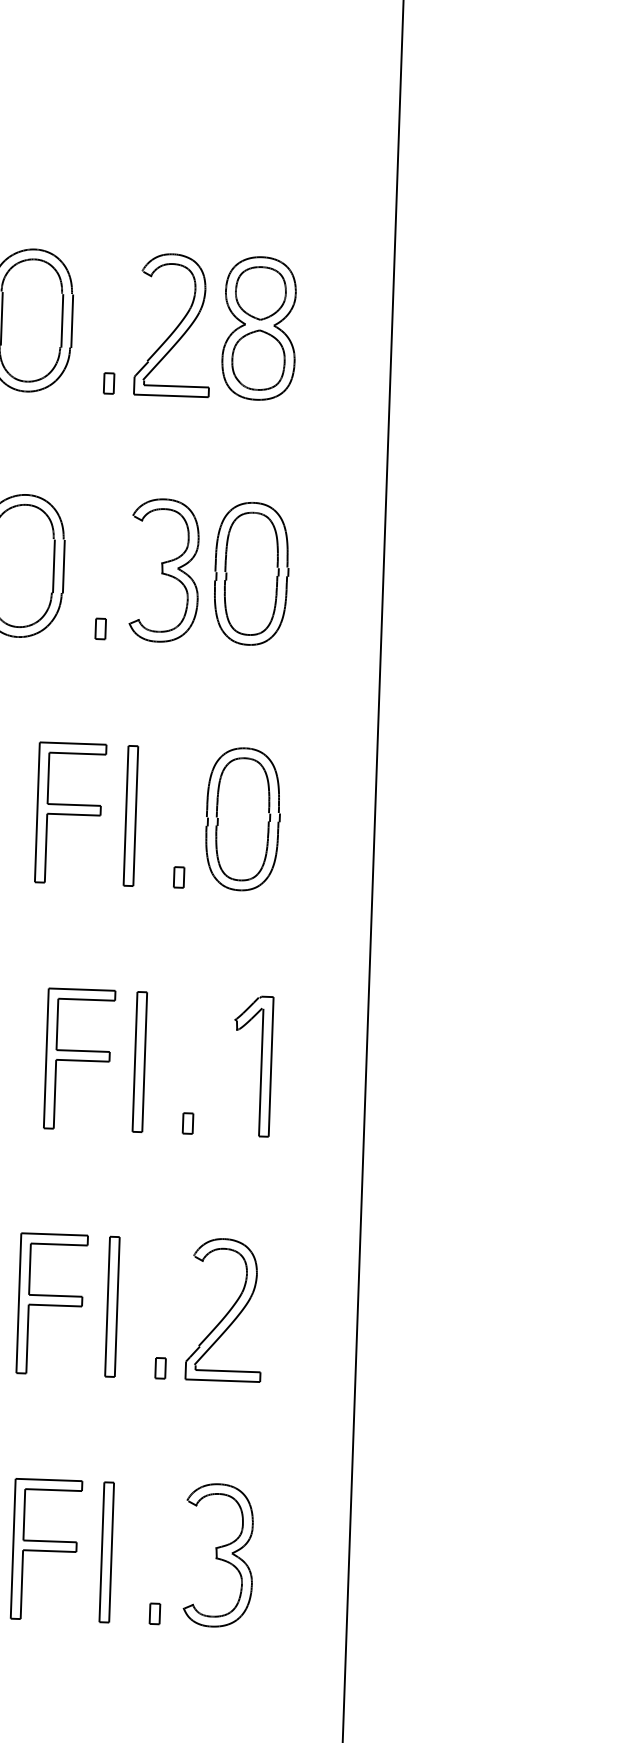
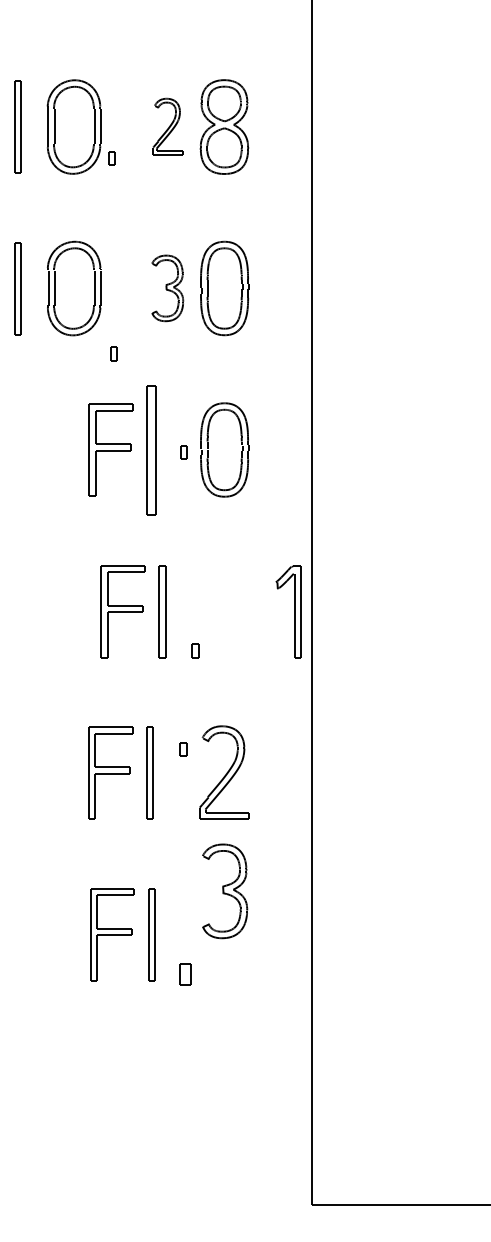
part: (173, 324) -> (167, 126), size x0.6
part: (108, 383) -> (111, 158), moved
part: (164, 570) -> (167, 288), size x0.7
part: (100, 627) -> (113, 353), moved
part: (130, 814) -> (150, 449), size x1.4
part: (178, 877) -> (183, 452), moved
part: (252, 1065) -> (288, 611), moved
part: (161, 1368) -> (183, 749), moved
part: (219, 1555) -> (225, 891), moved
part: (153, 1612) -> (184, 973), size x1.6

